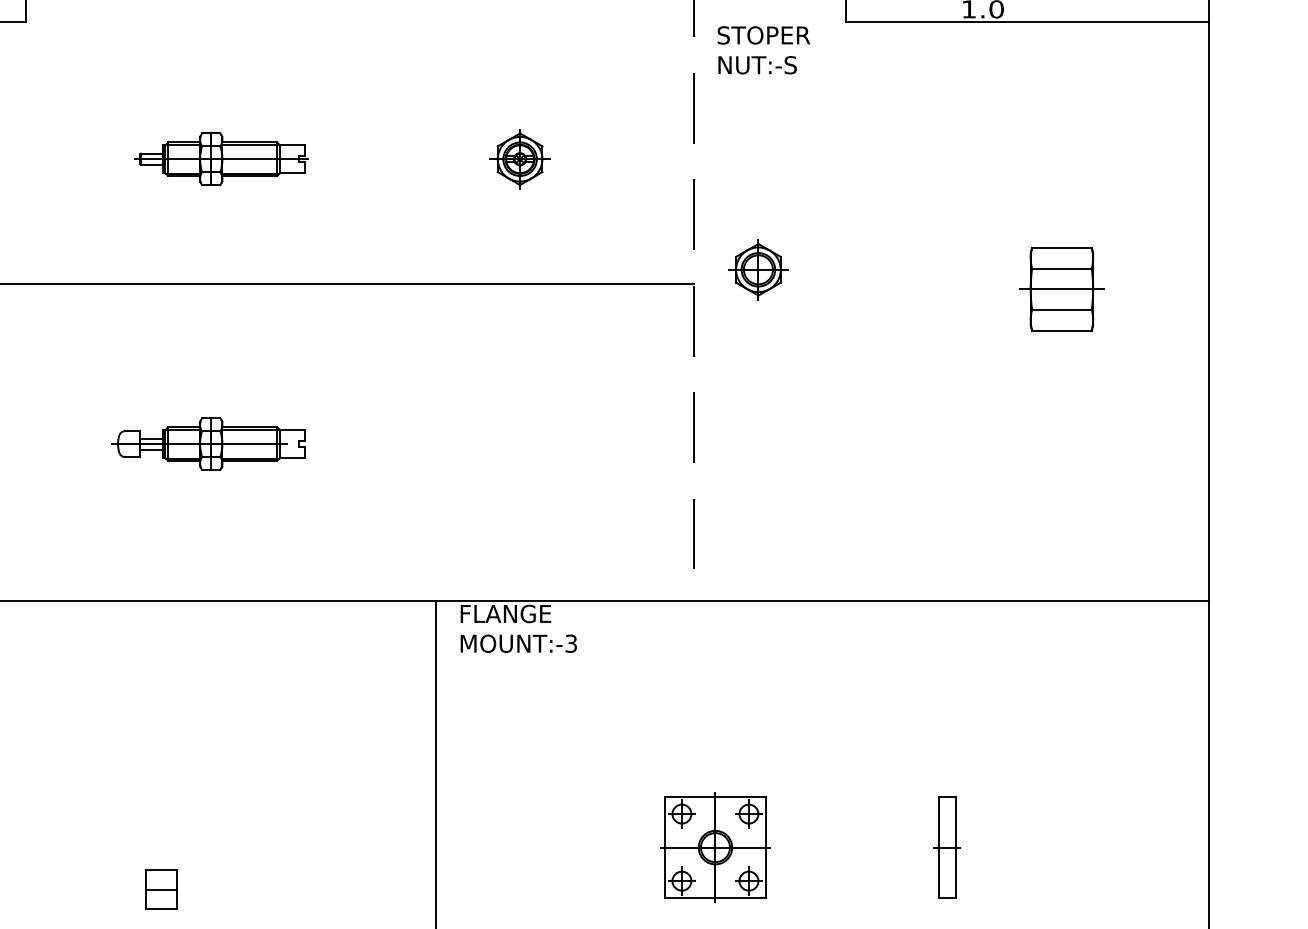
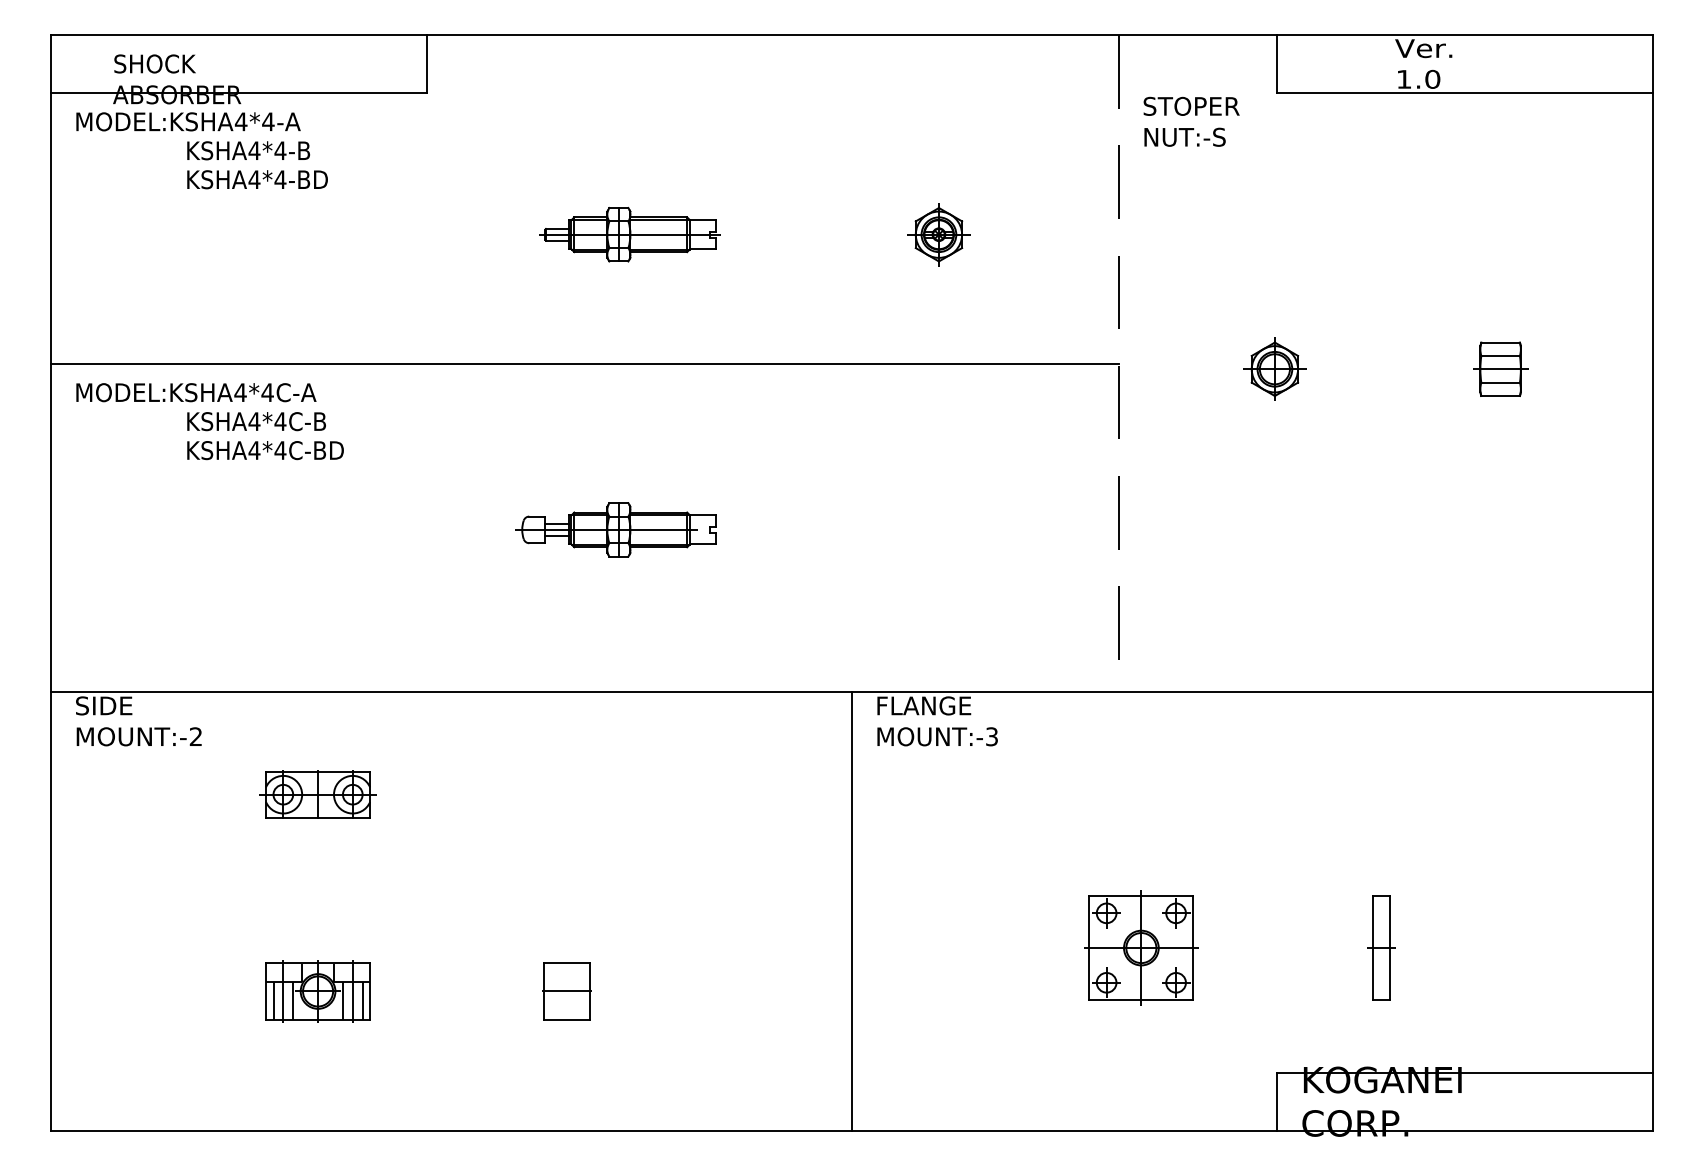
part: (758, 269) -> (1274, 368), moved
part: (1062, 288) -> (1500, 368), size x0.62
part: (160, 889) -> (566, 991), size x1.43

